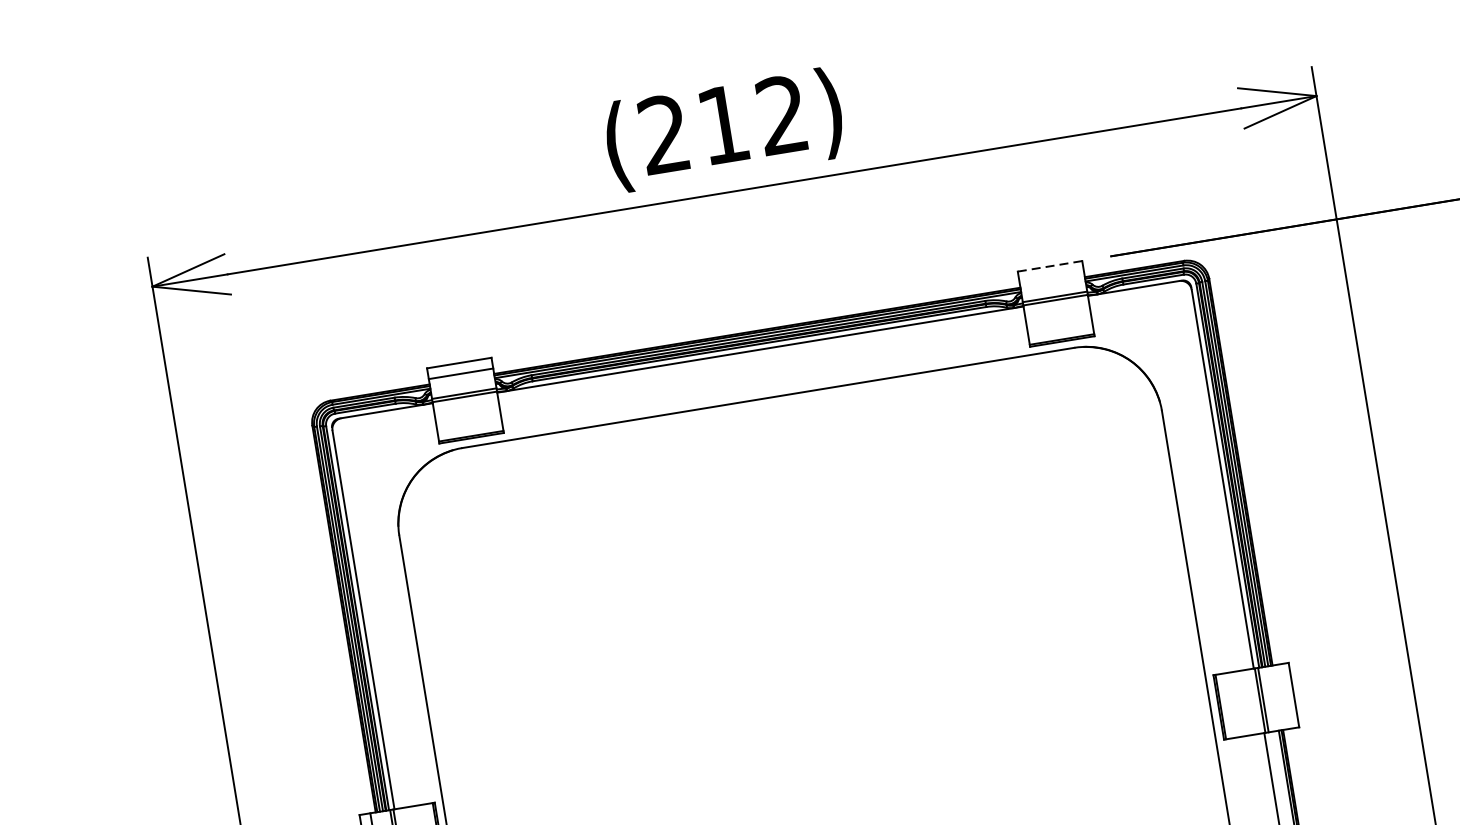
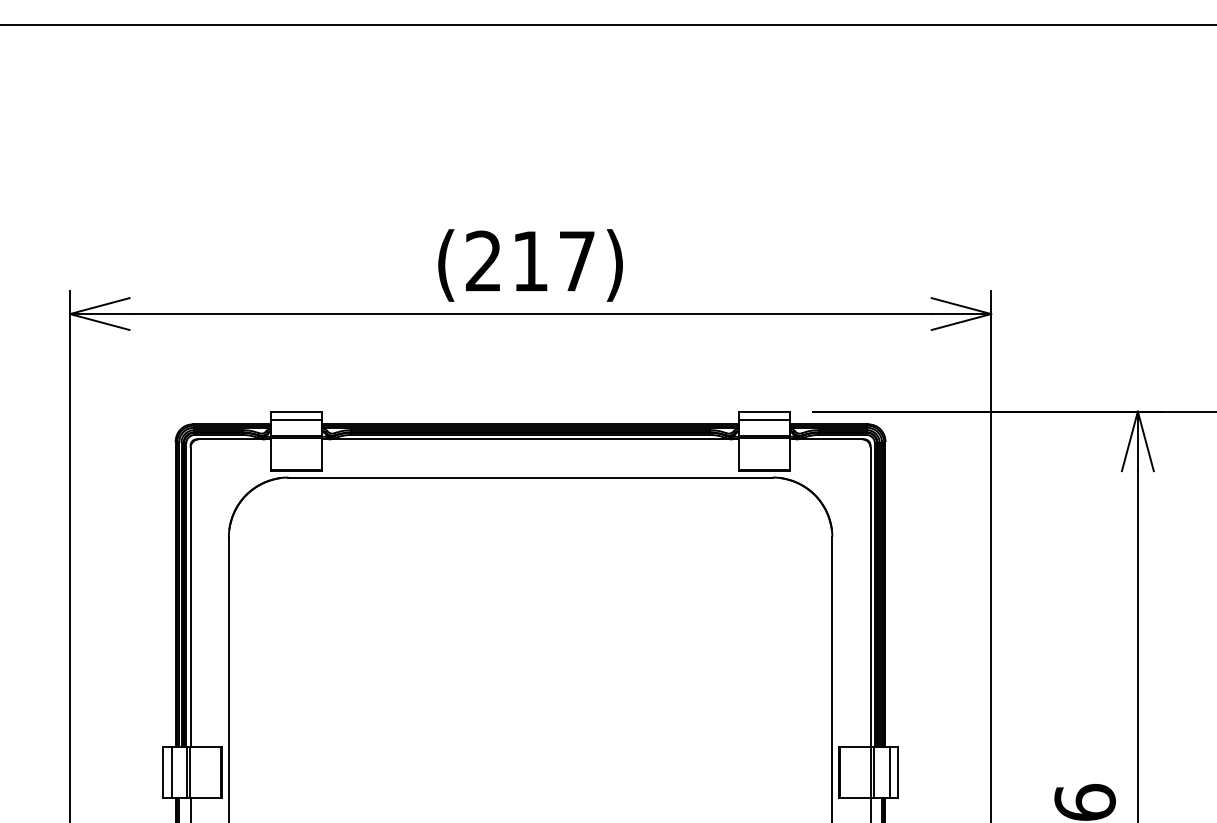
text: (781, 114) -> (576, 260), (212) -> (217)
line: (1050, 266) -> (764, 411), dashed -> solid
line: (1050, 277) -> (763, 420), added
line: (1282, 696) -> (889, 772), added

